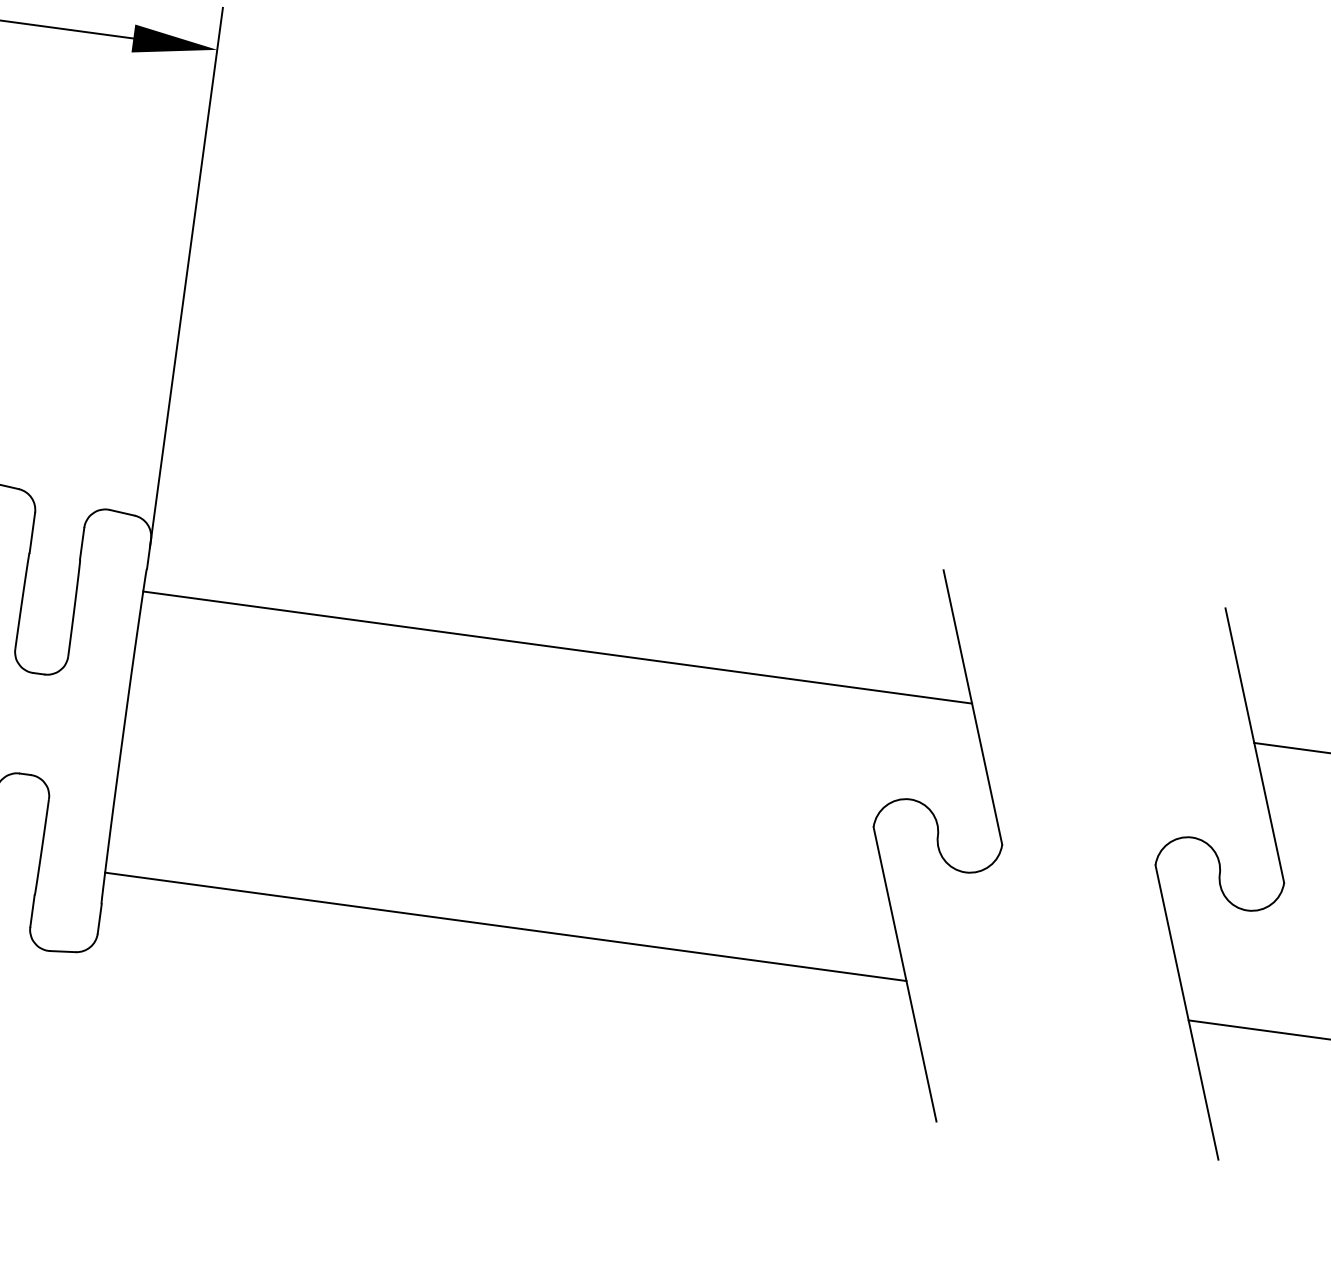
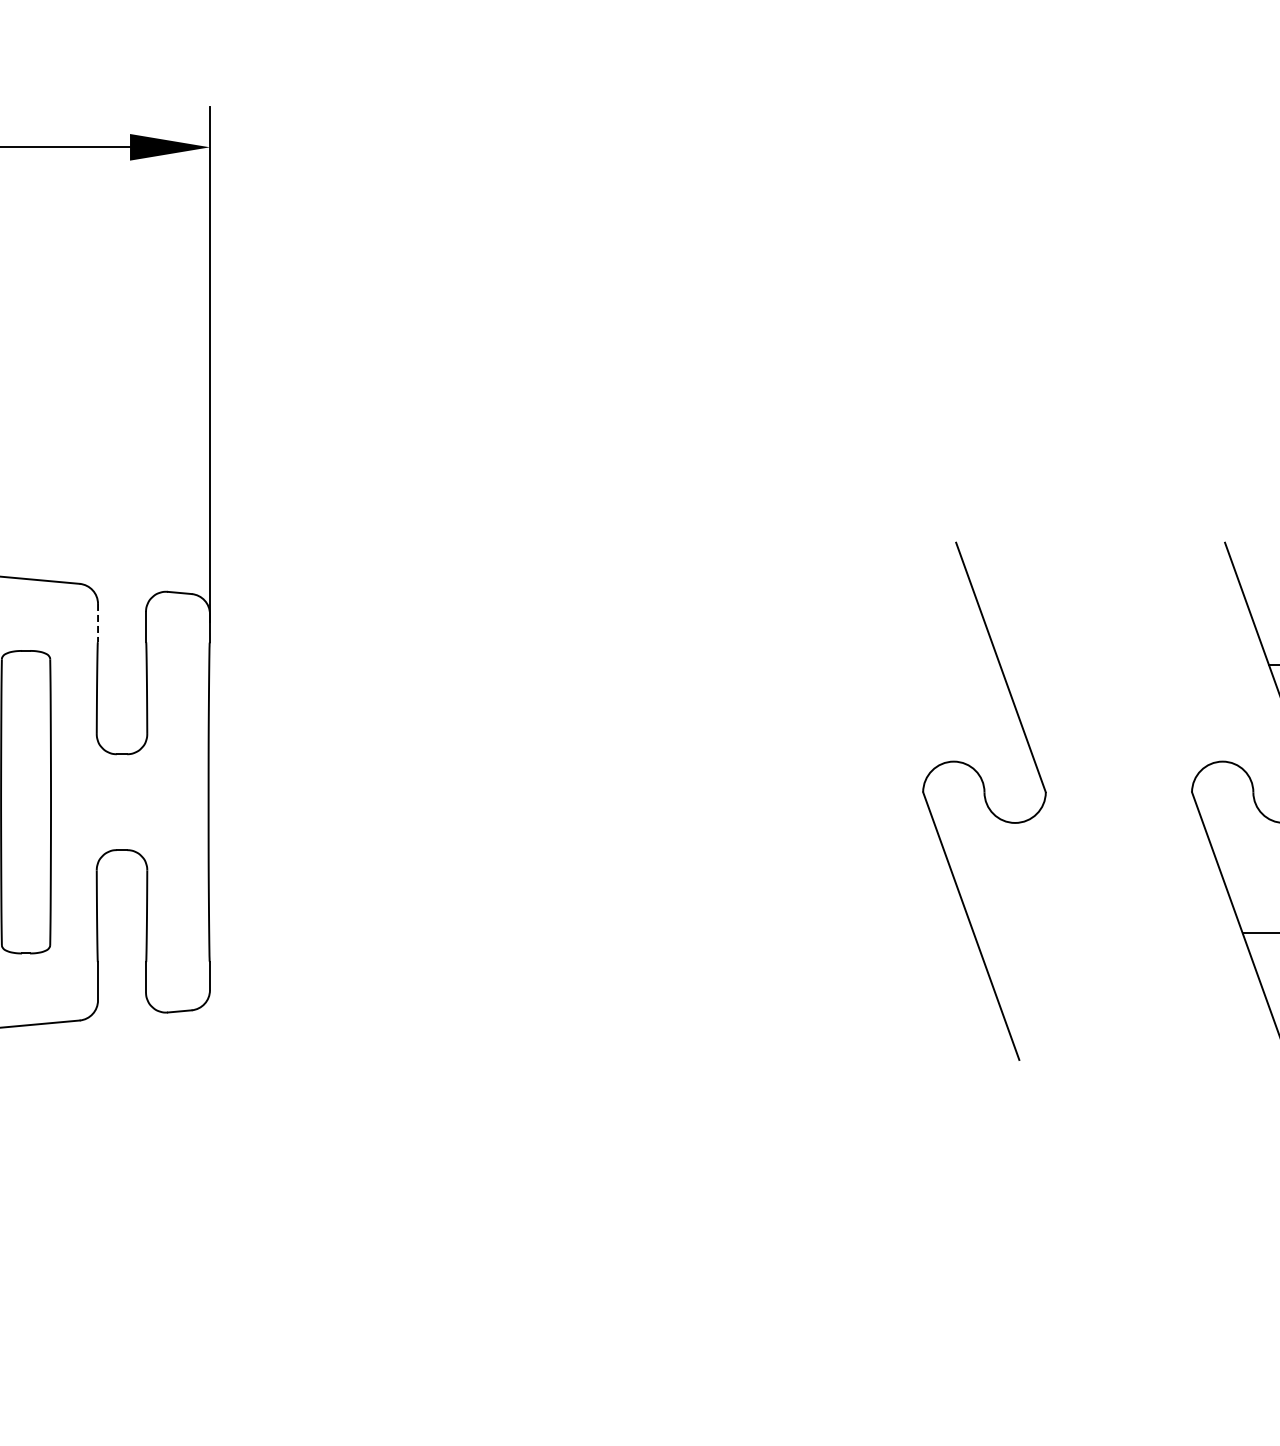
line: (32, 533) -> (98, 623), solid -> dashed
line: (557, 648) -> (604, 664), removed
line: (505, 927) -> (591, 932), removed

